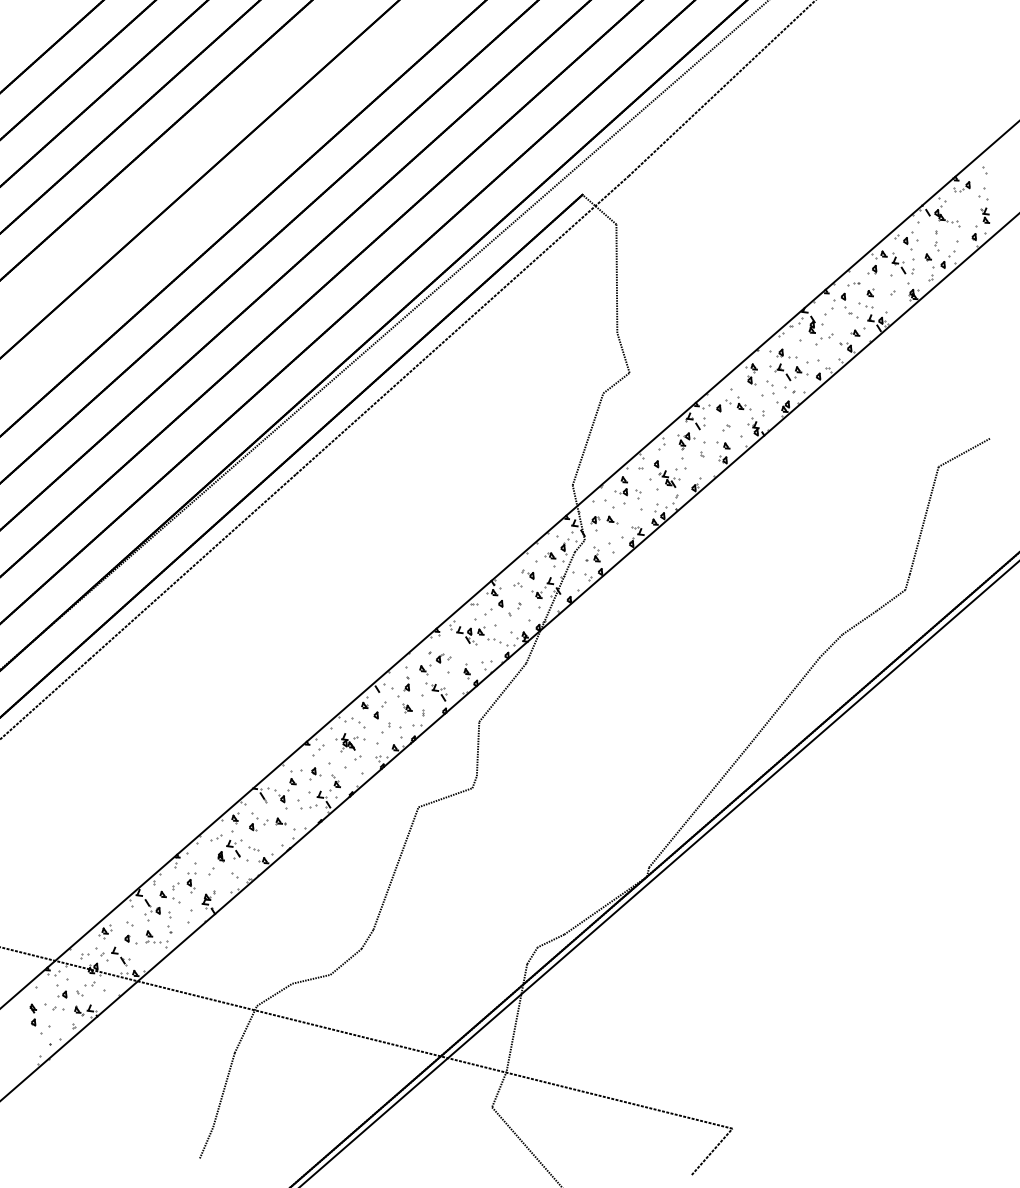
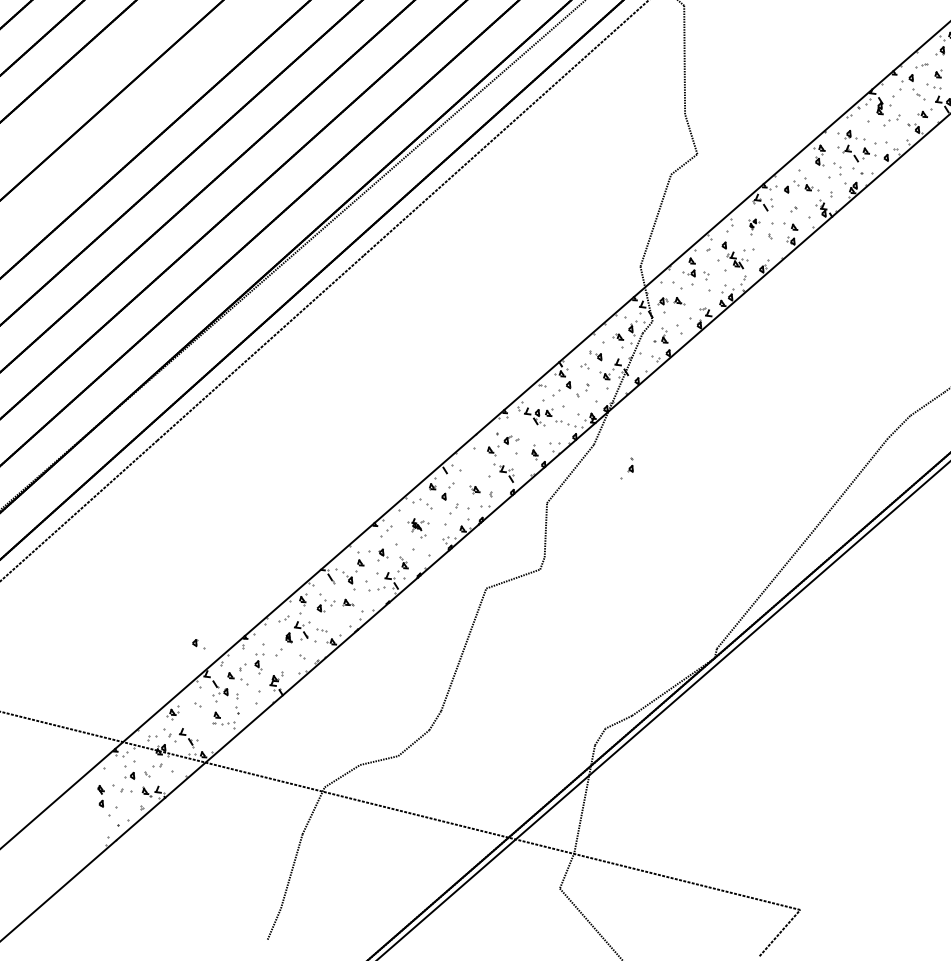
part: (686, 445) -> (754, 226), size x0.6
part: (403, 686) -> (627, 467), moved
part: (350, 746) -> (418, 527), size x0.7
part: (130, 939) -> (198, 643), moved

